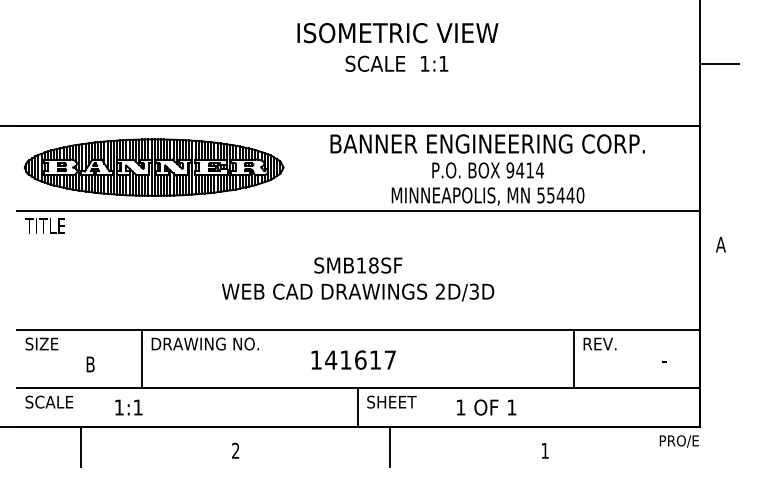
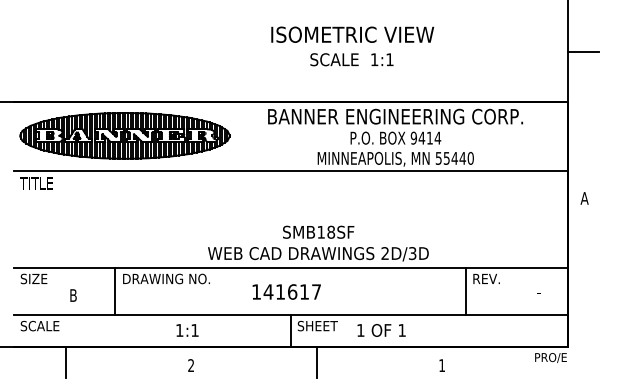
text: (397, 47) -> (352, 46), moved
text: (358, 279) -> (318, 243), moved
text: (128, 407) -> (187, 330), moved
text: (486, 407) -> (381, 330), moved

